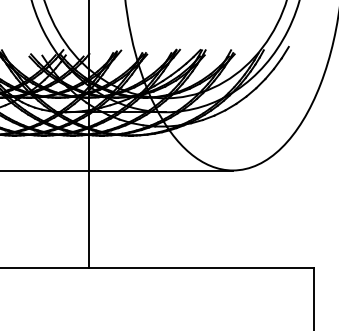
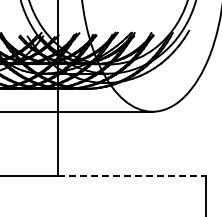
line: (200, 267) -> (131, 175), solid -> dashed

